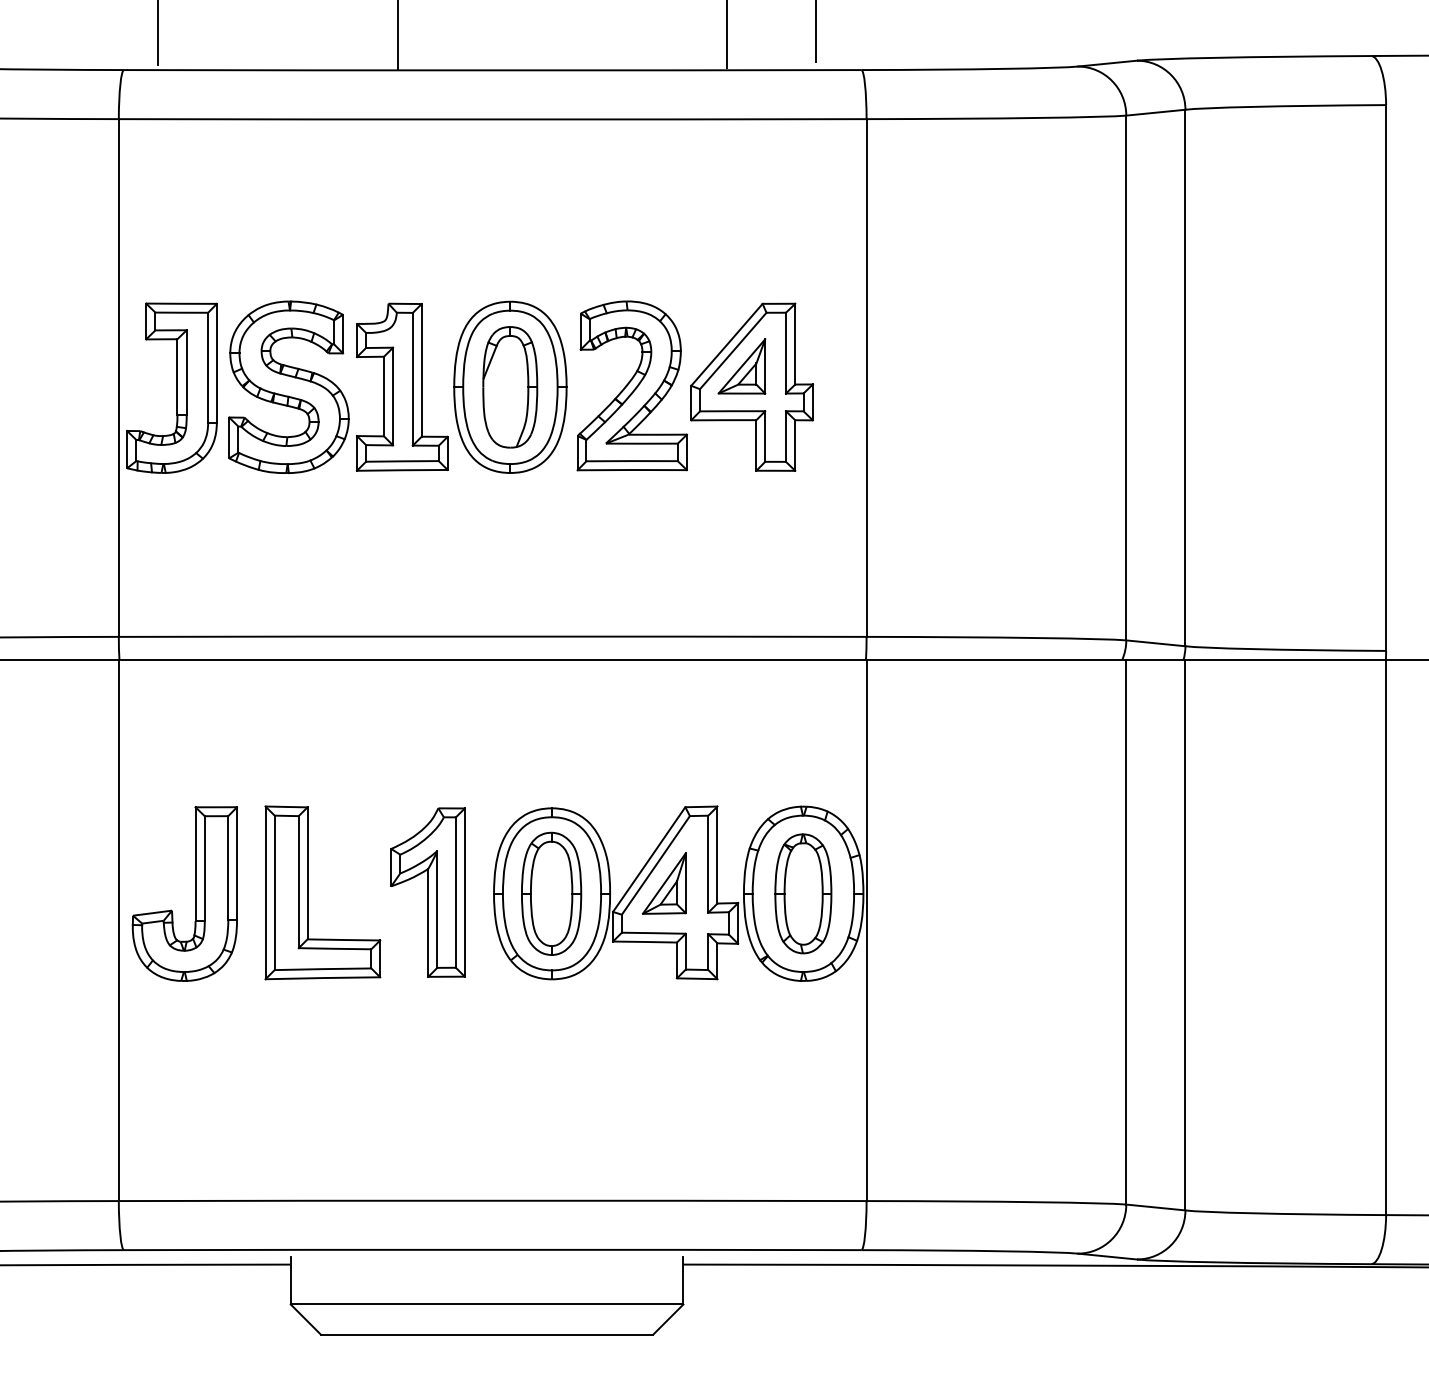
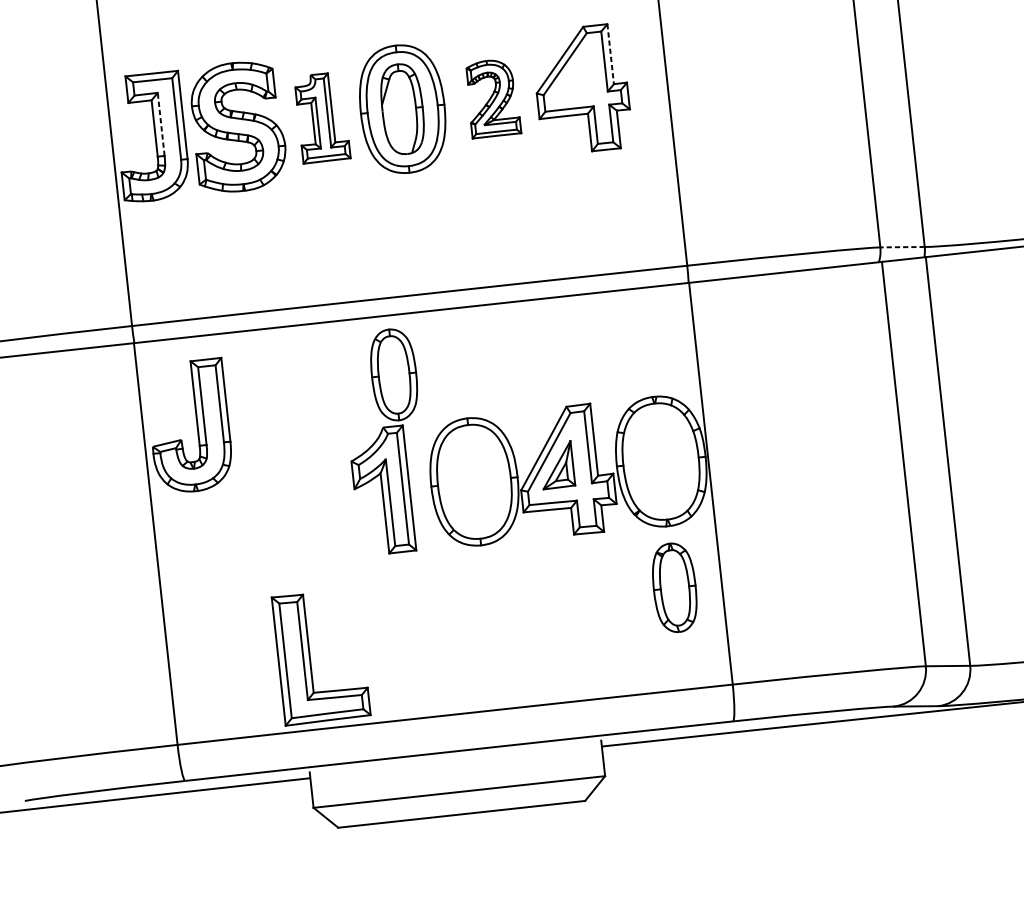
line: (795, 344) -> (610, 54), solid -> dashed
part: (741, 366) -> (572, 75), removed
line: (186, 372) -> (161, 124), solid -> dashed
part: (631, 385) -> (492, 98), size x0.6
part: (402, 386) -> (322, 117), size x0.7
line: (1155, 643) -> (902, 247), solid -> dashed
part: (308, 892) -> (310, 657), moved
part: (195, 893) -> (197, 425), moved
part: (551, 893) -> (394, 374), moved
part: (803, 893) -> (674, 587), moved

